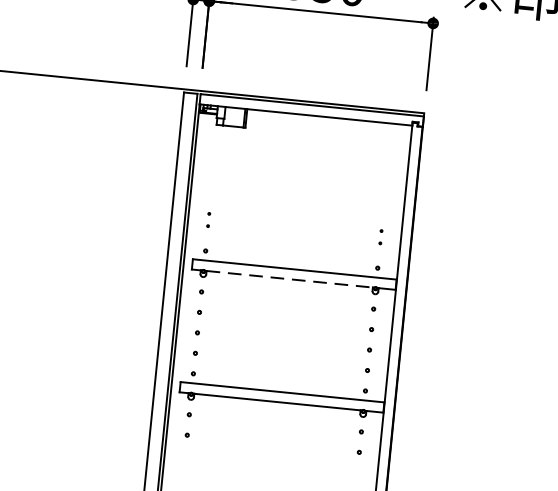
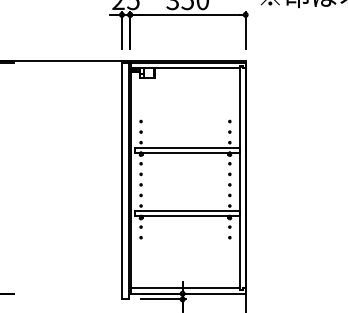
part: (207, 219) -> (140, 126), size x1.67
part: (380, 236) -> (229, 126), size x1.67
line: (289, 278) -> (185, 152), dashed -> solid

